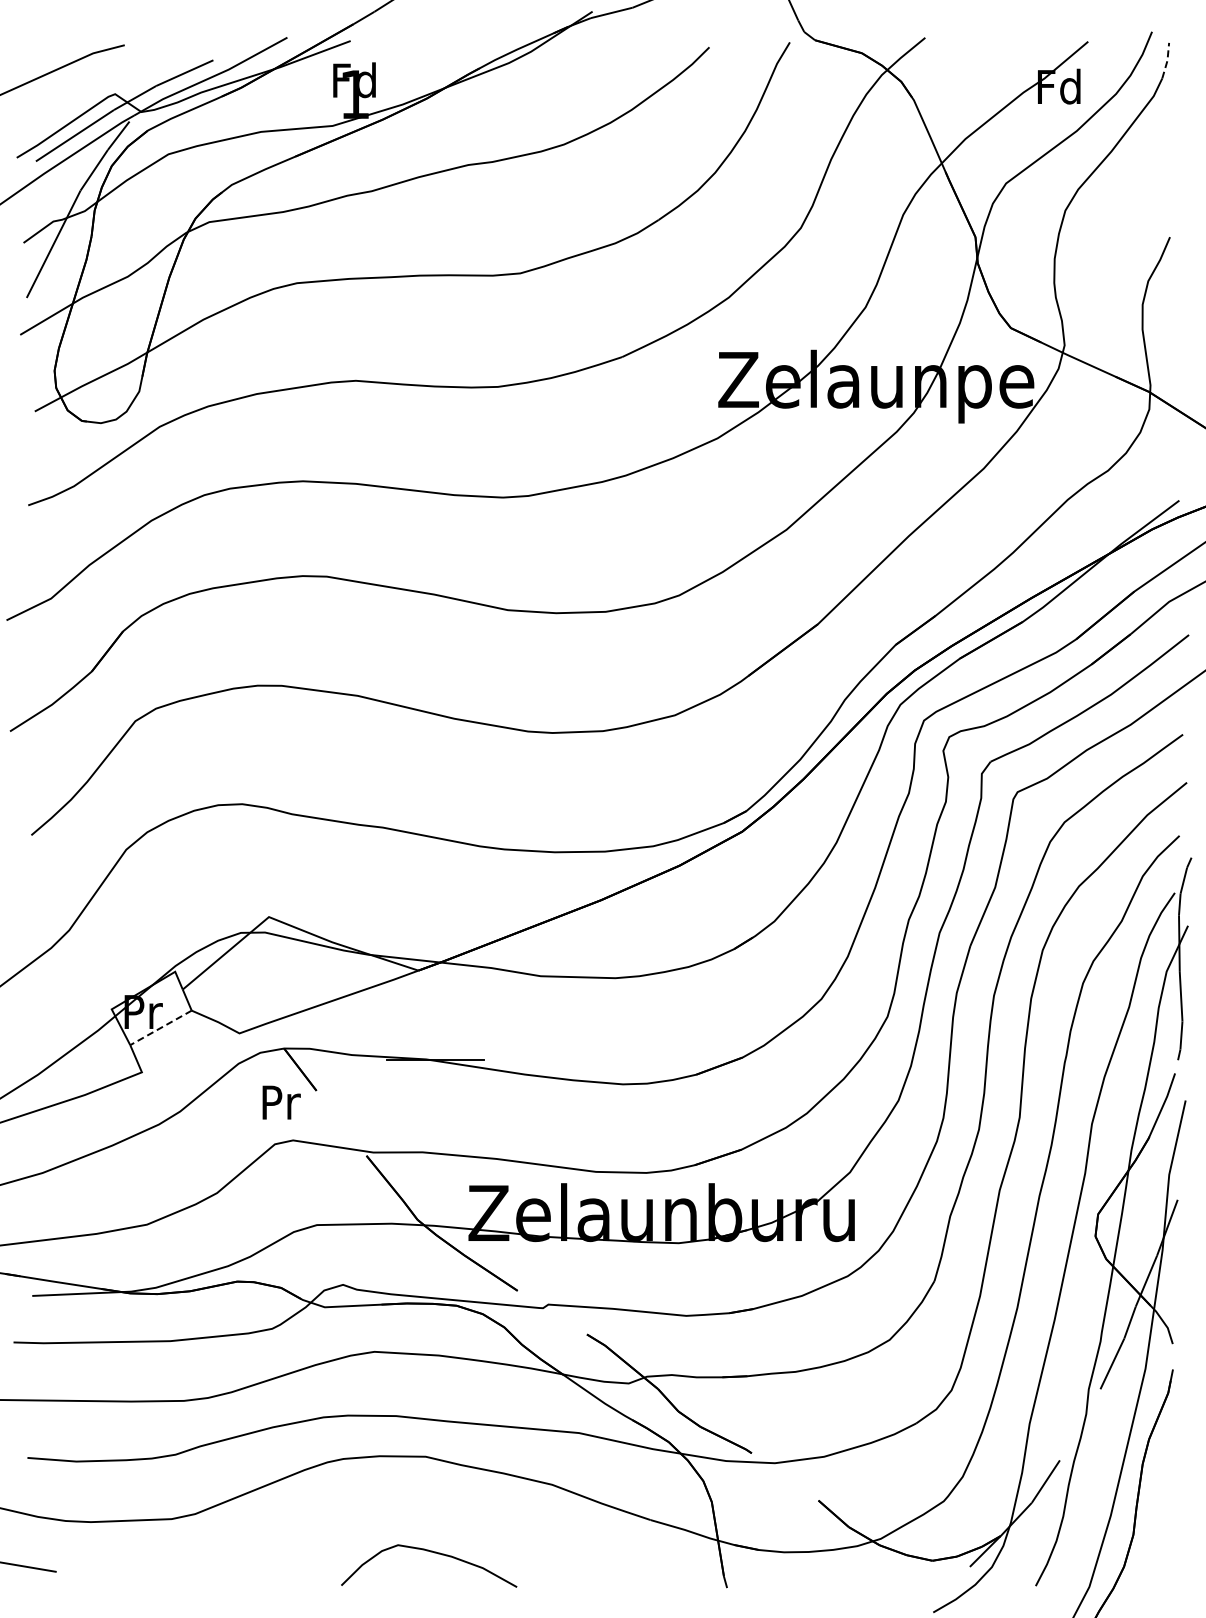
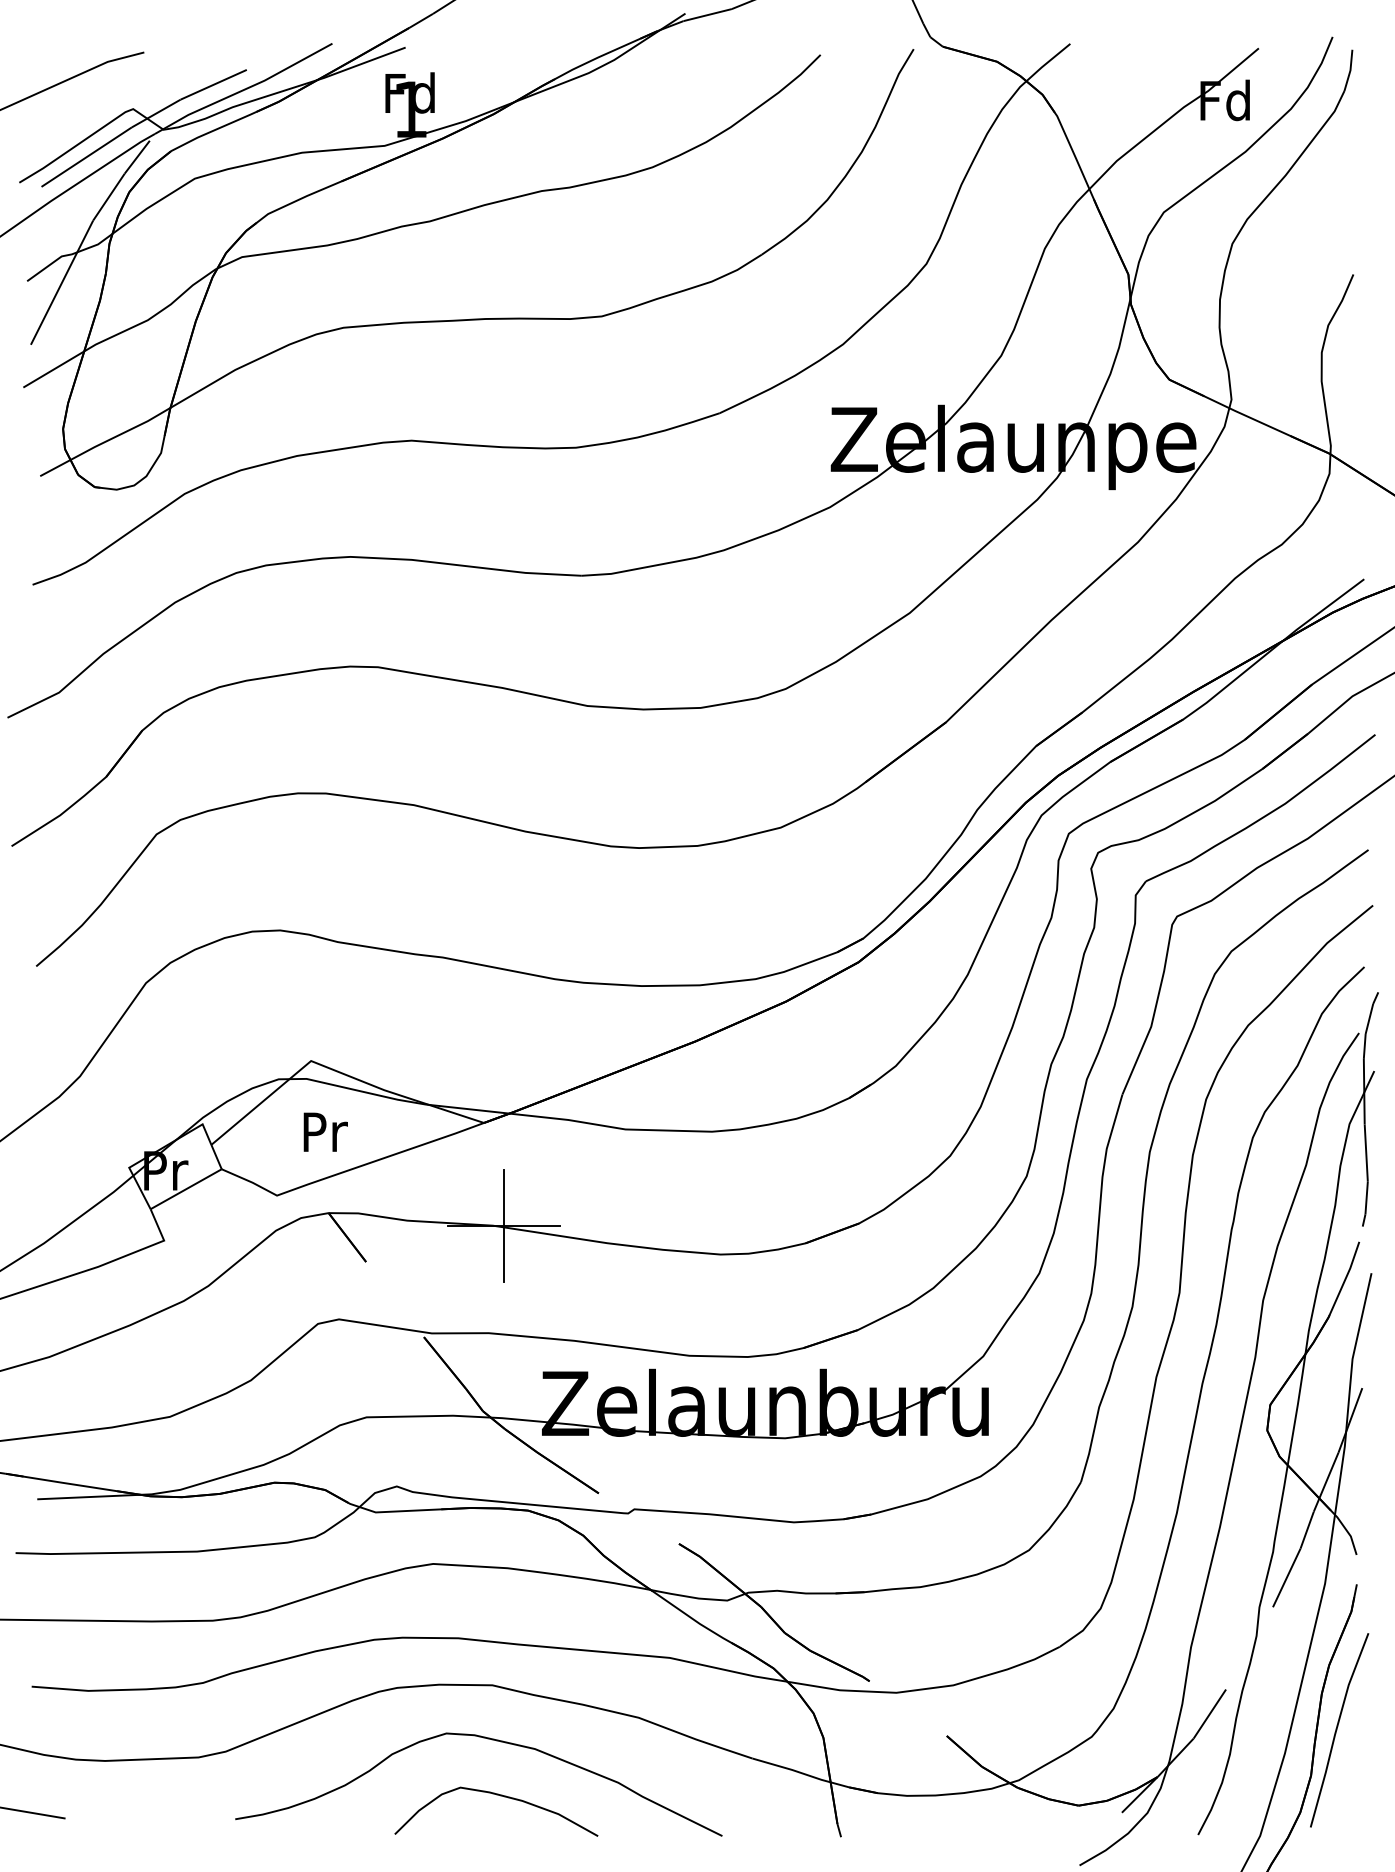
line: (1167, 60) -> (1350, 70), dashed -> solid
line: (160, 1028) -> (185, 1189), dashed -> solid
line: (435, 1059) -> (503, 1225), added
text: (281, 1102) -> (325, 1132), moved
line: (1156, 1495) -> (1337, 1730), added
curve: (424, 1504) -> (491, 1740), added

